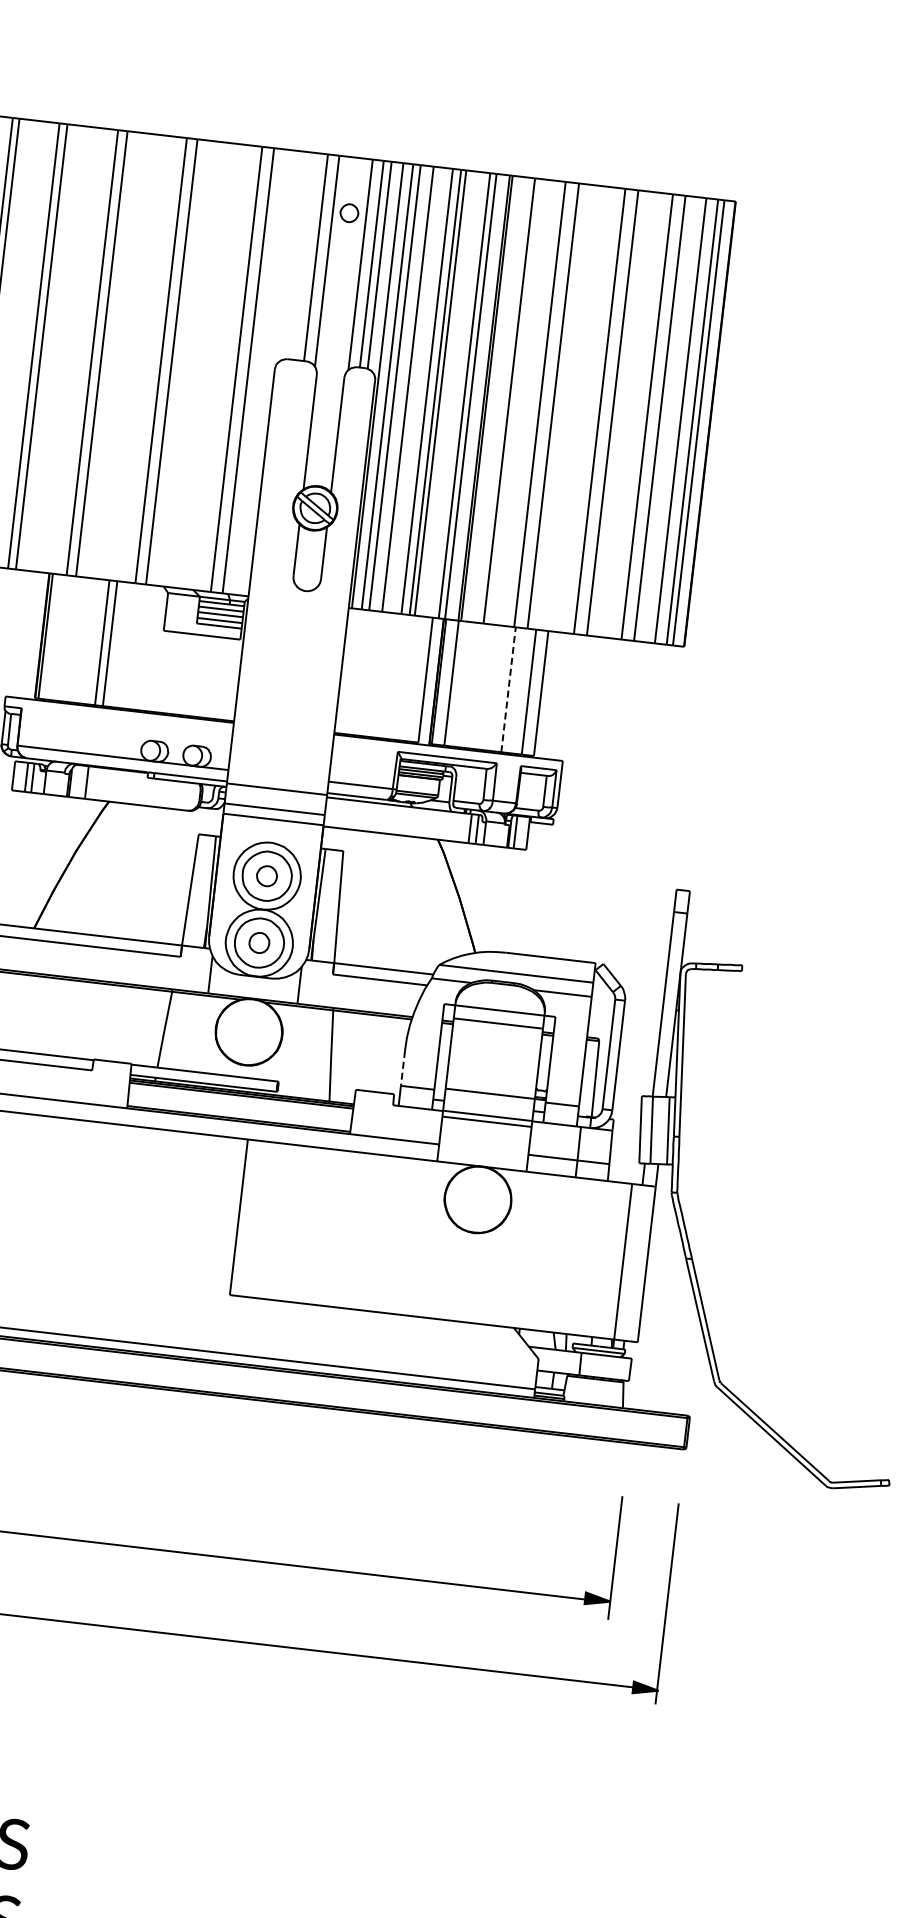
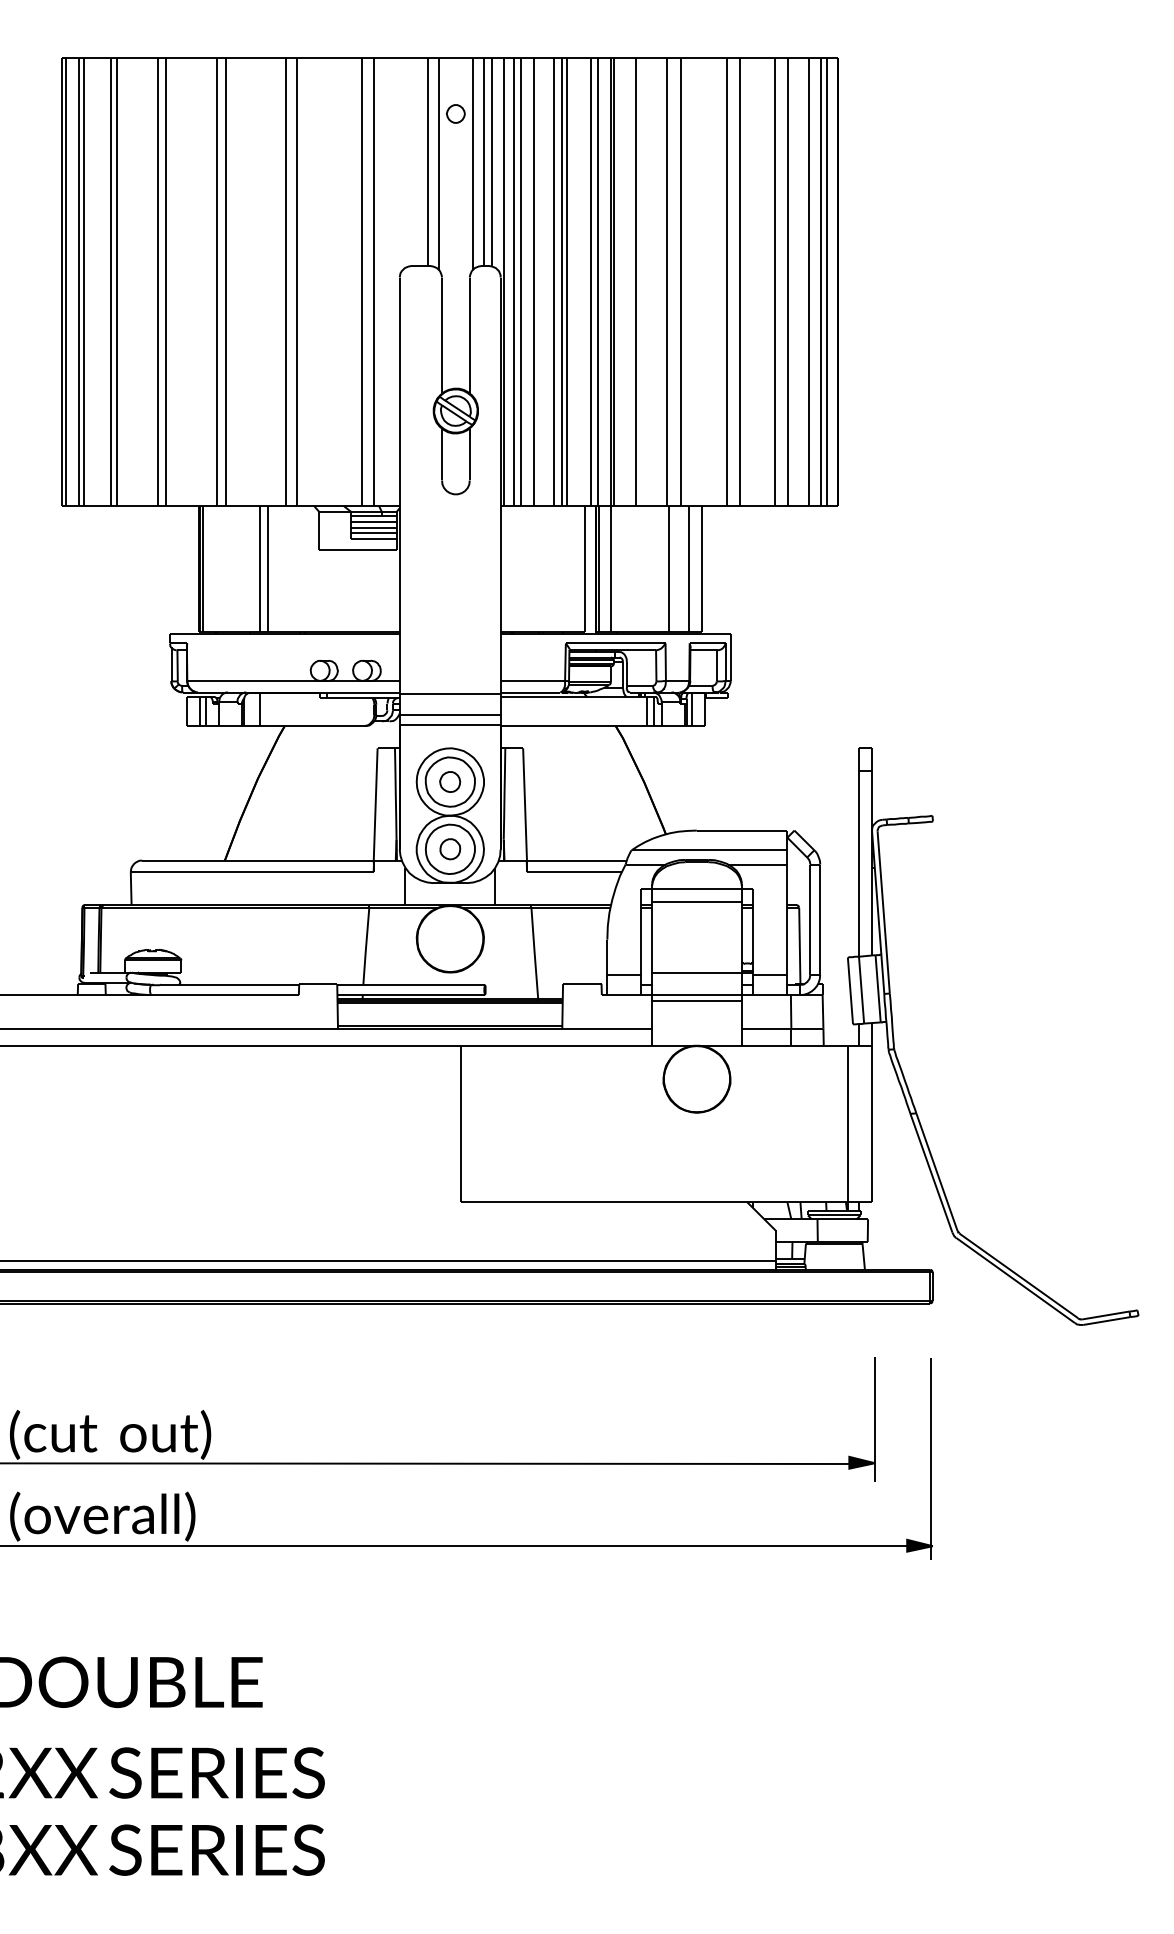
line: (508, 690) -> (668, 569), dashed -> solid
line: (403, 1068) -> (607, 957), dashed -> solid

